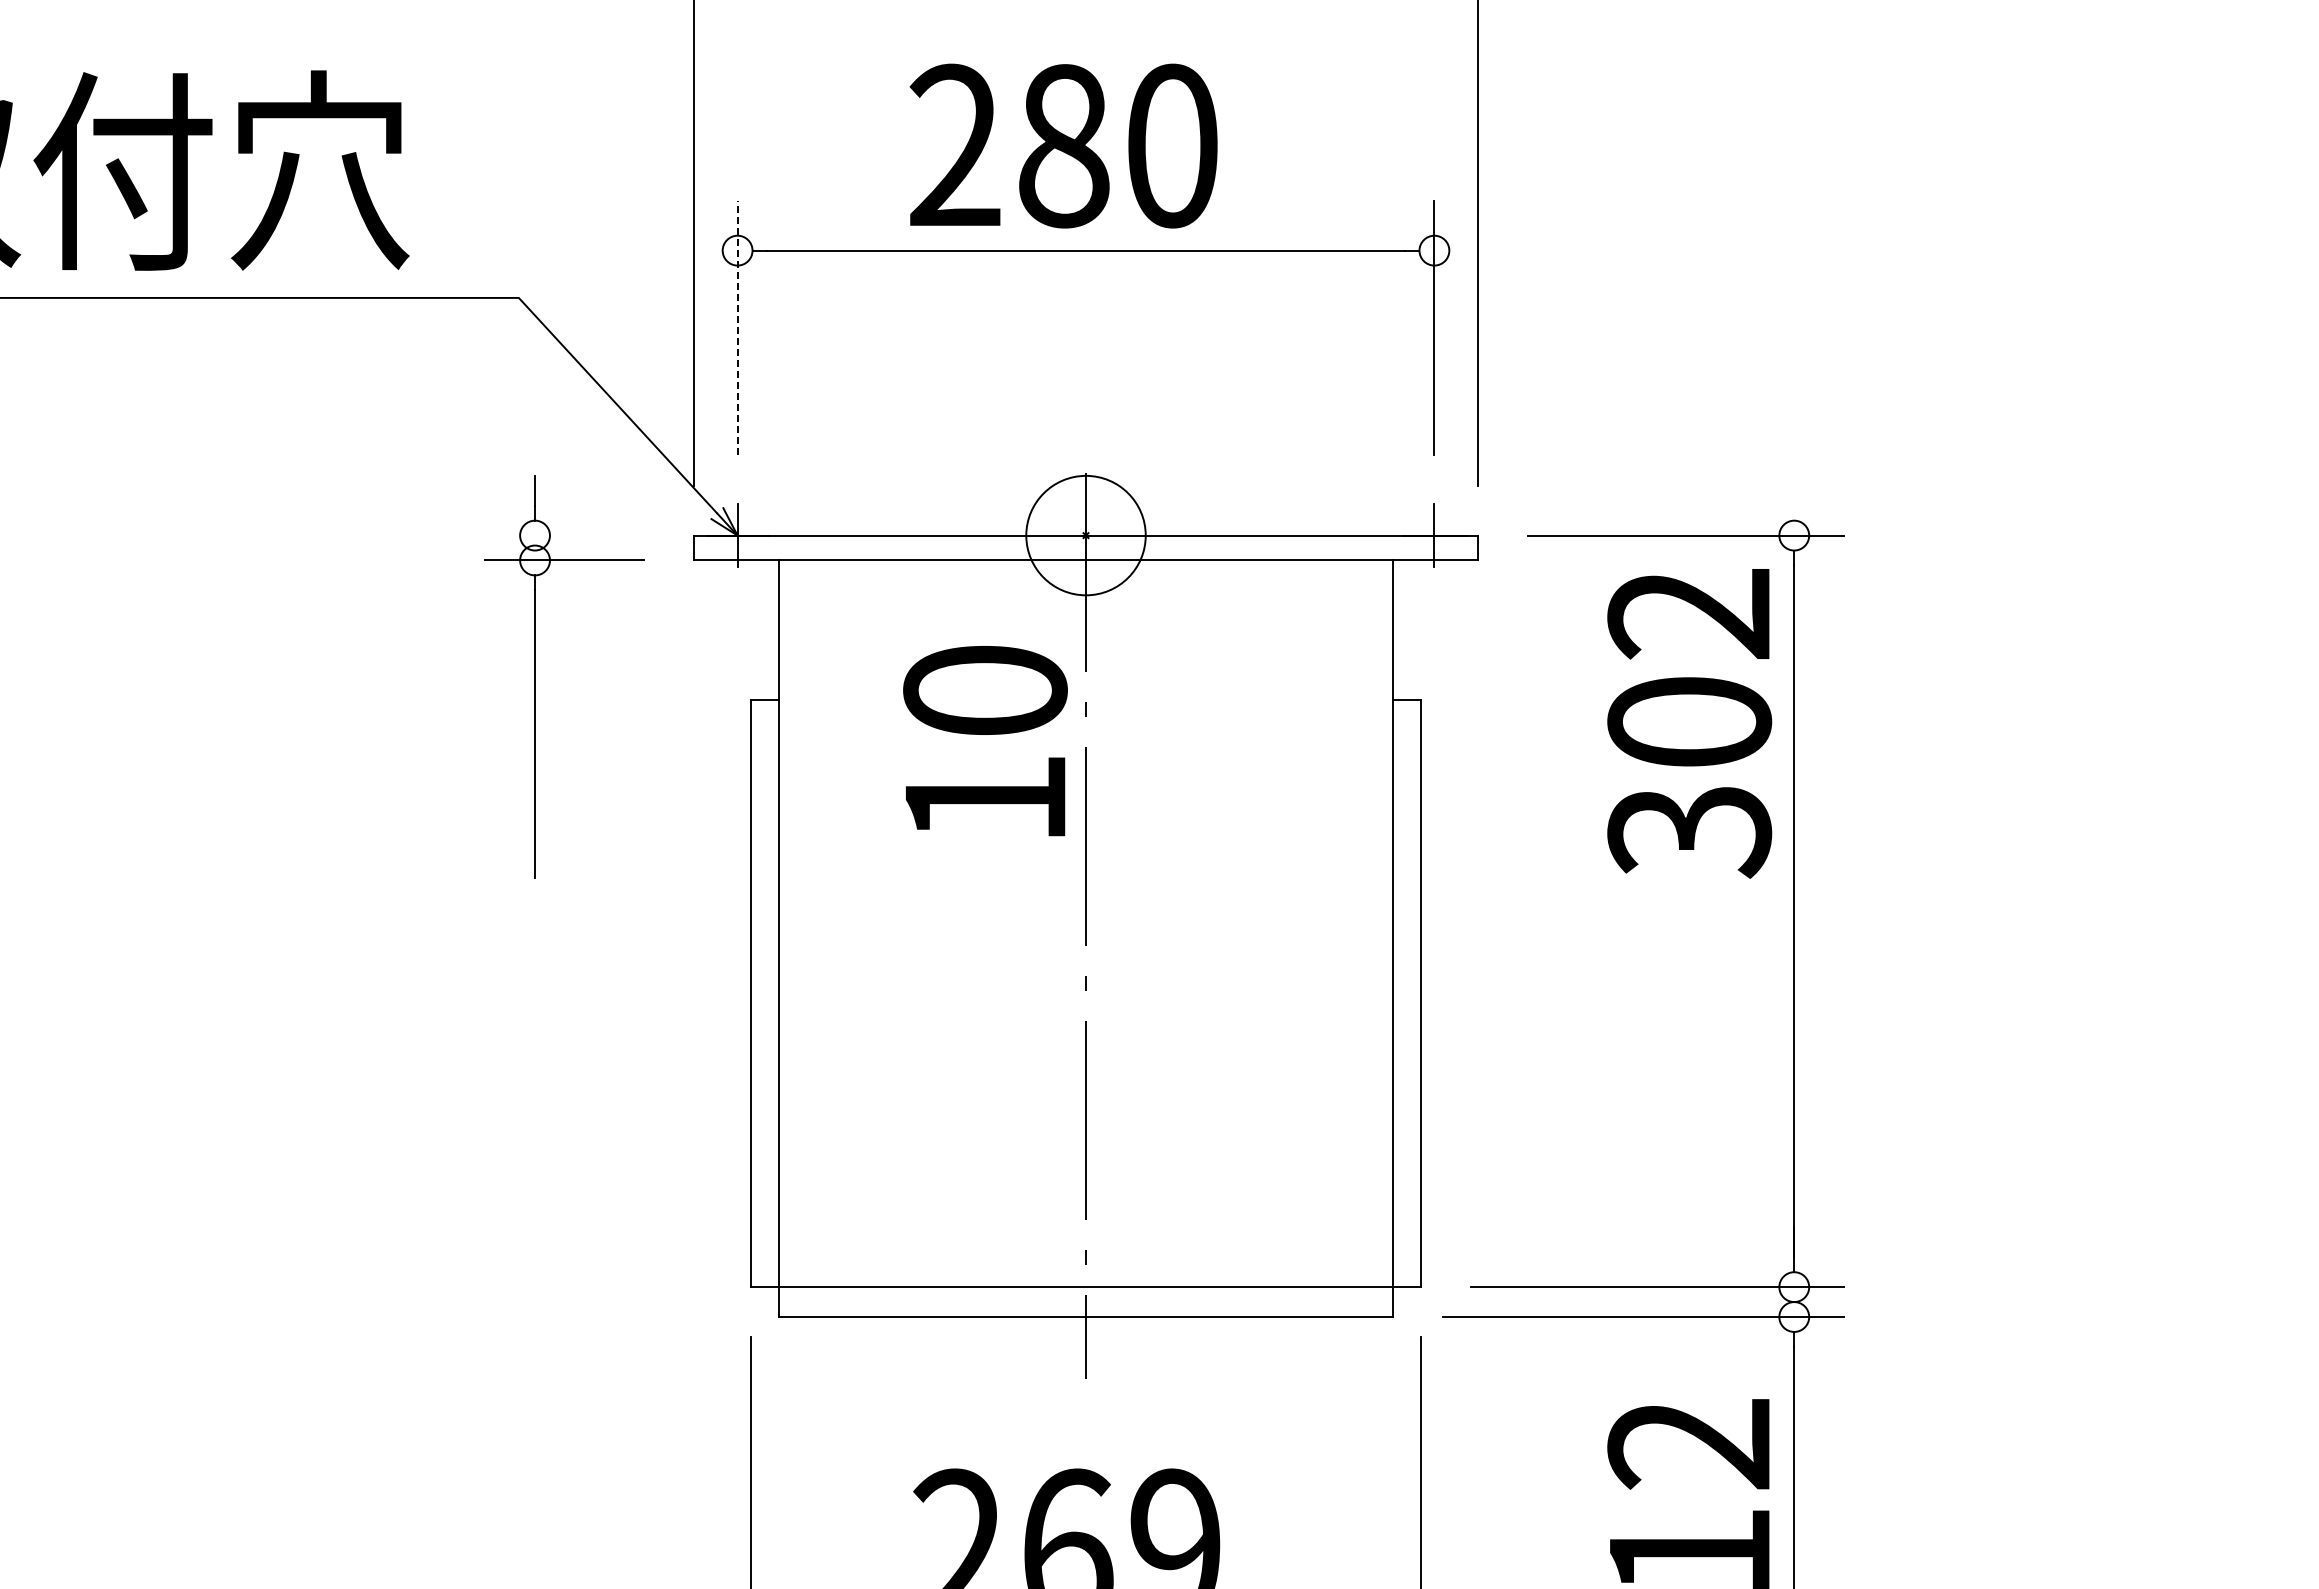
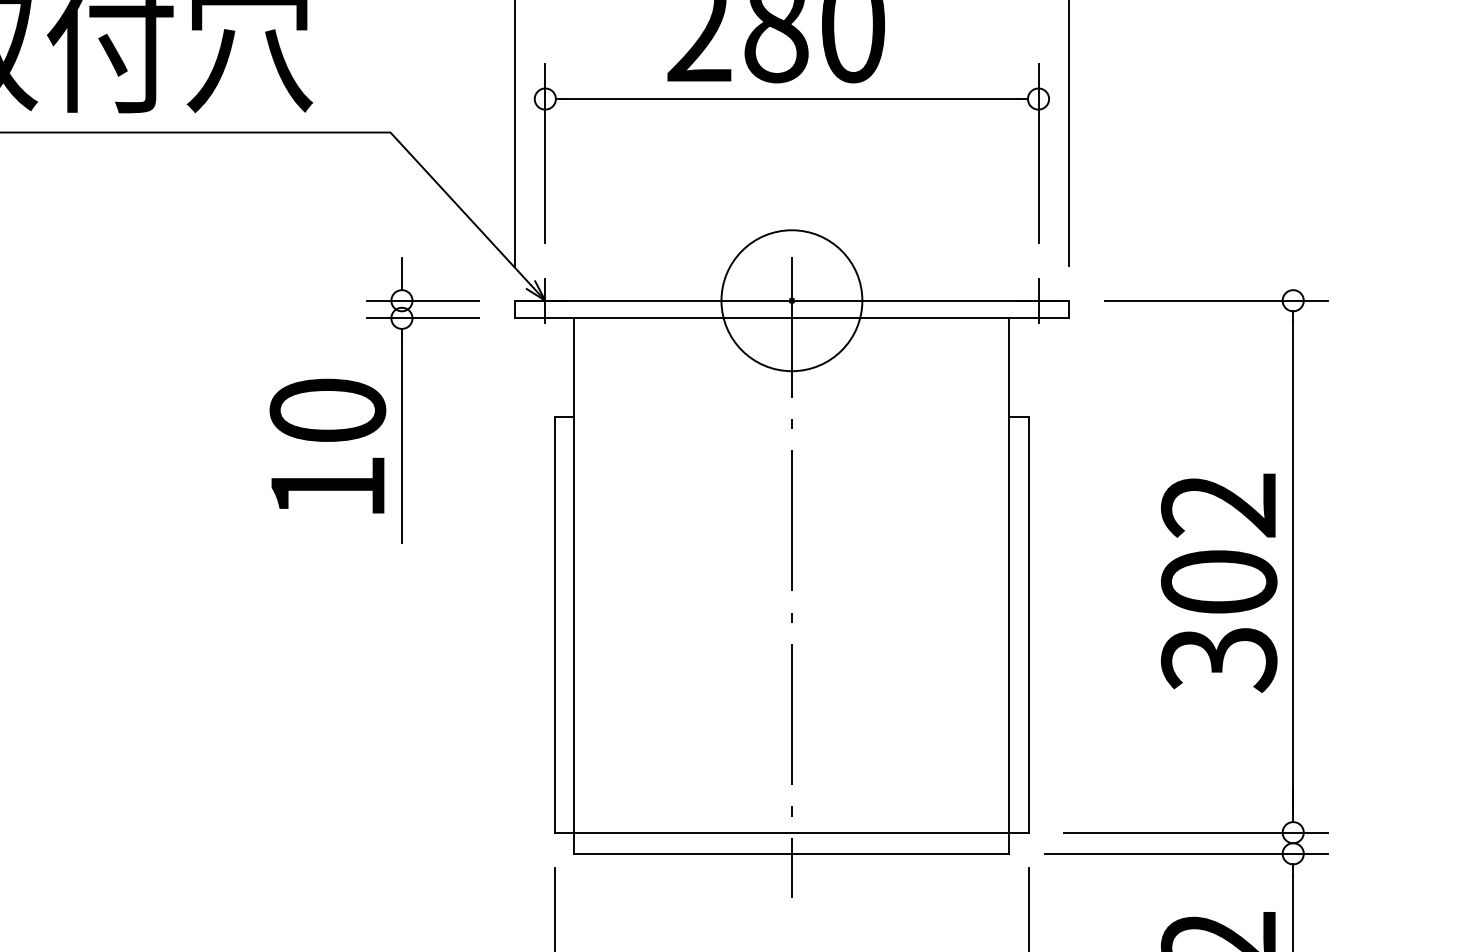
line: (737, 327) -> (545, 153), dashed -> solid
line: (564, 535) -> (422, 300), added
circle: (1085, 535) -> (791, 300), size x1.67
text: (1689, 723) -> (1219, 583), moved
text: (985, 741) -> (327, 446), moved

